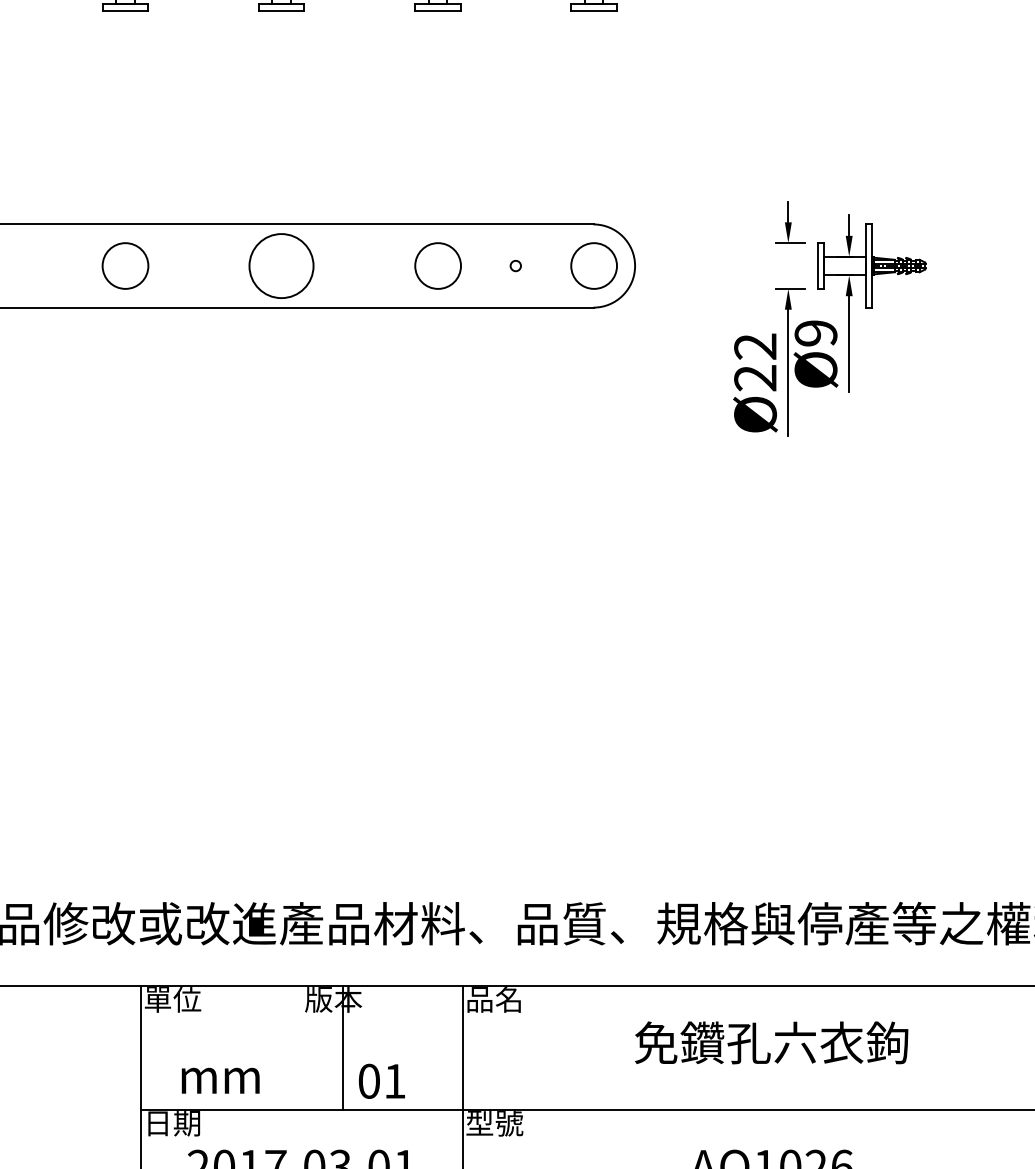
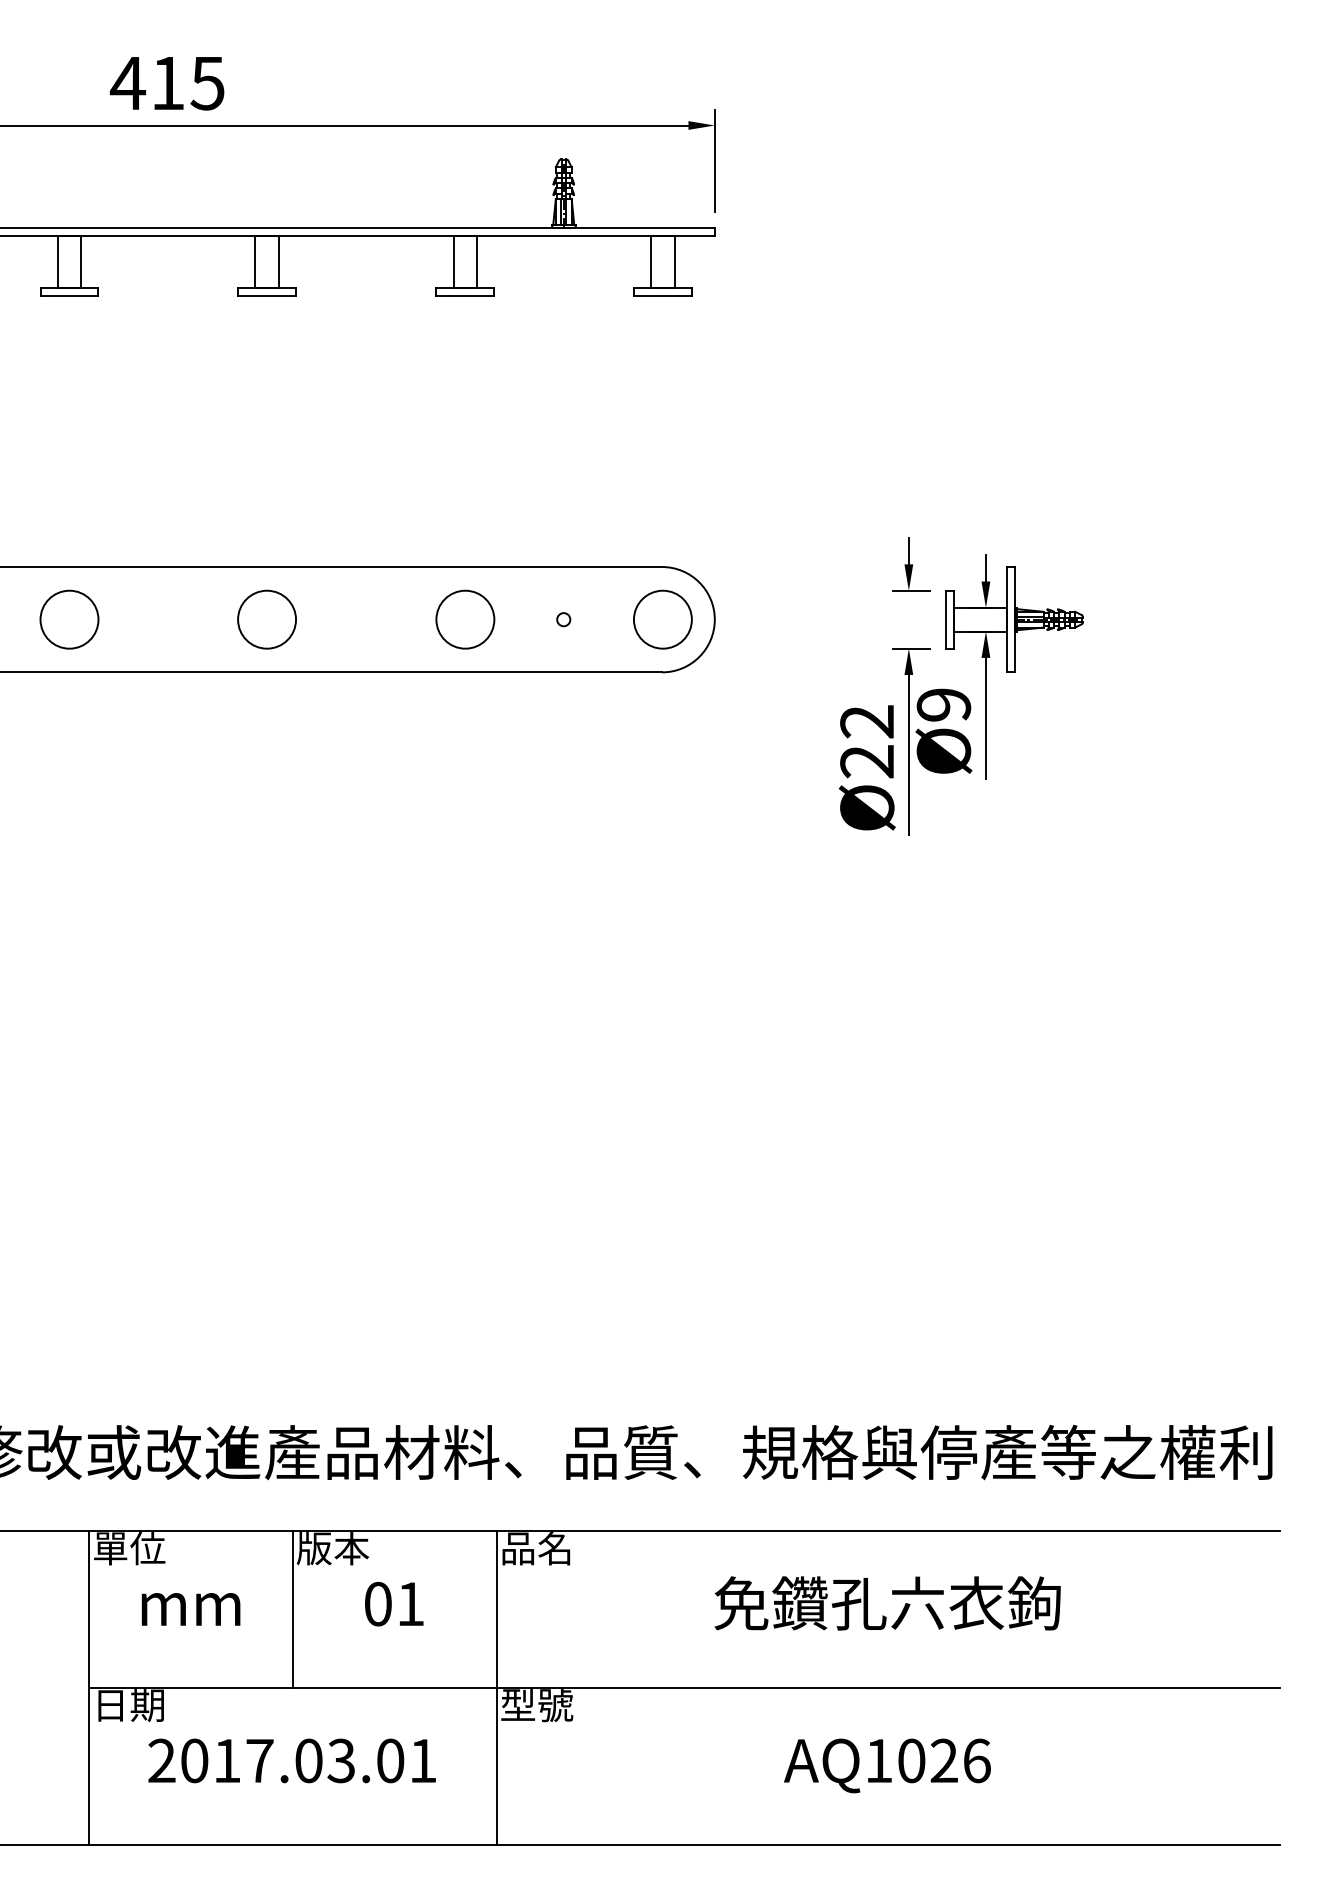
circle: (281, 265) -> (266, 619), size x0.71
line: (342, 1047) -> (292, 1609), moved
text: (220, 1080) -> (190, 1609), moved
text: (382, 1081) -> (394, 1604), moved

